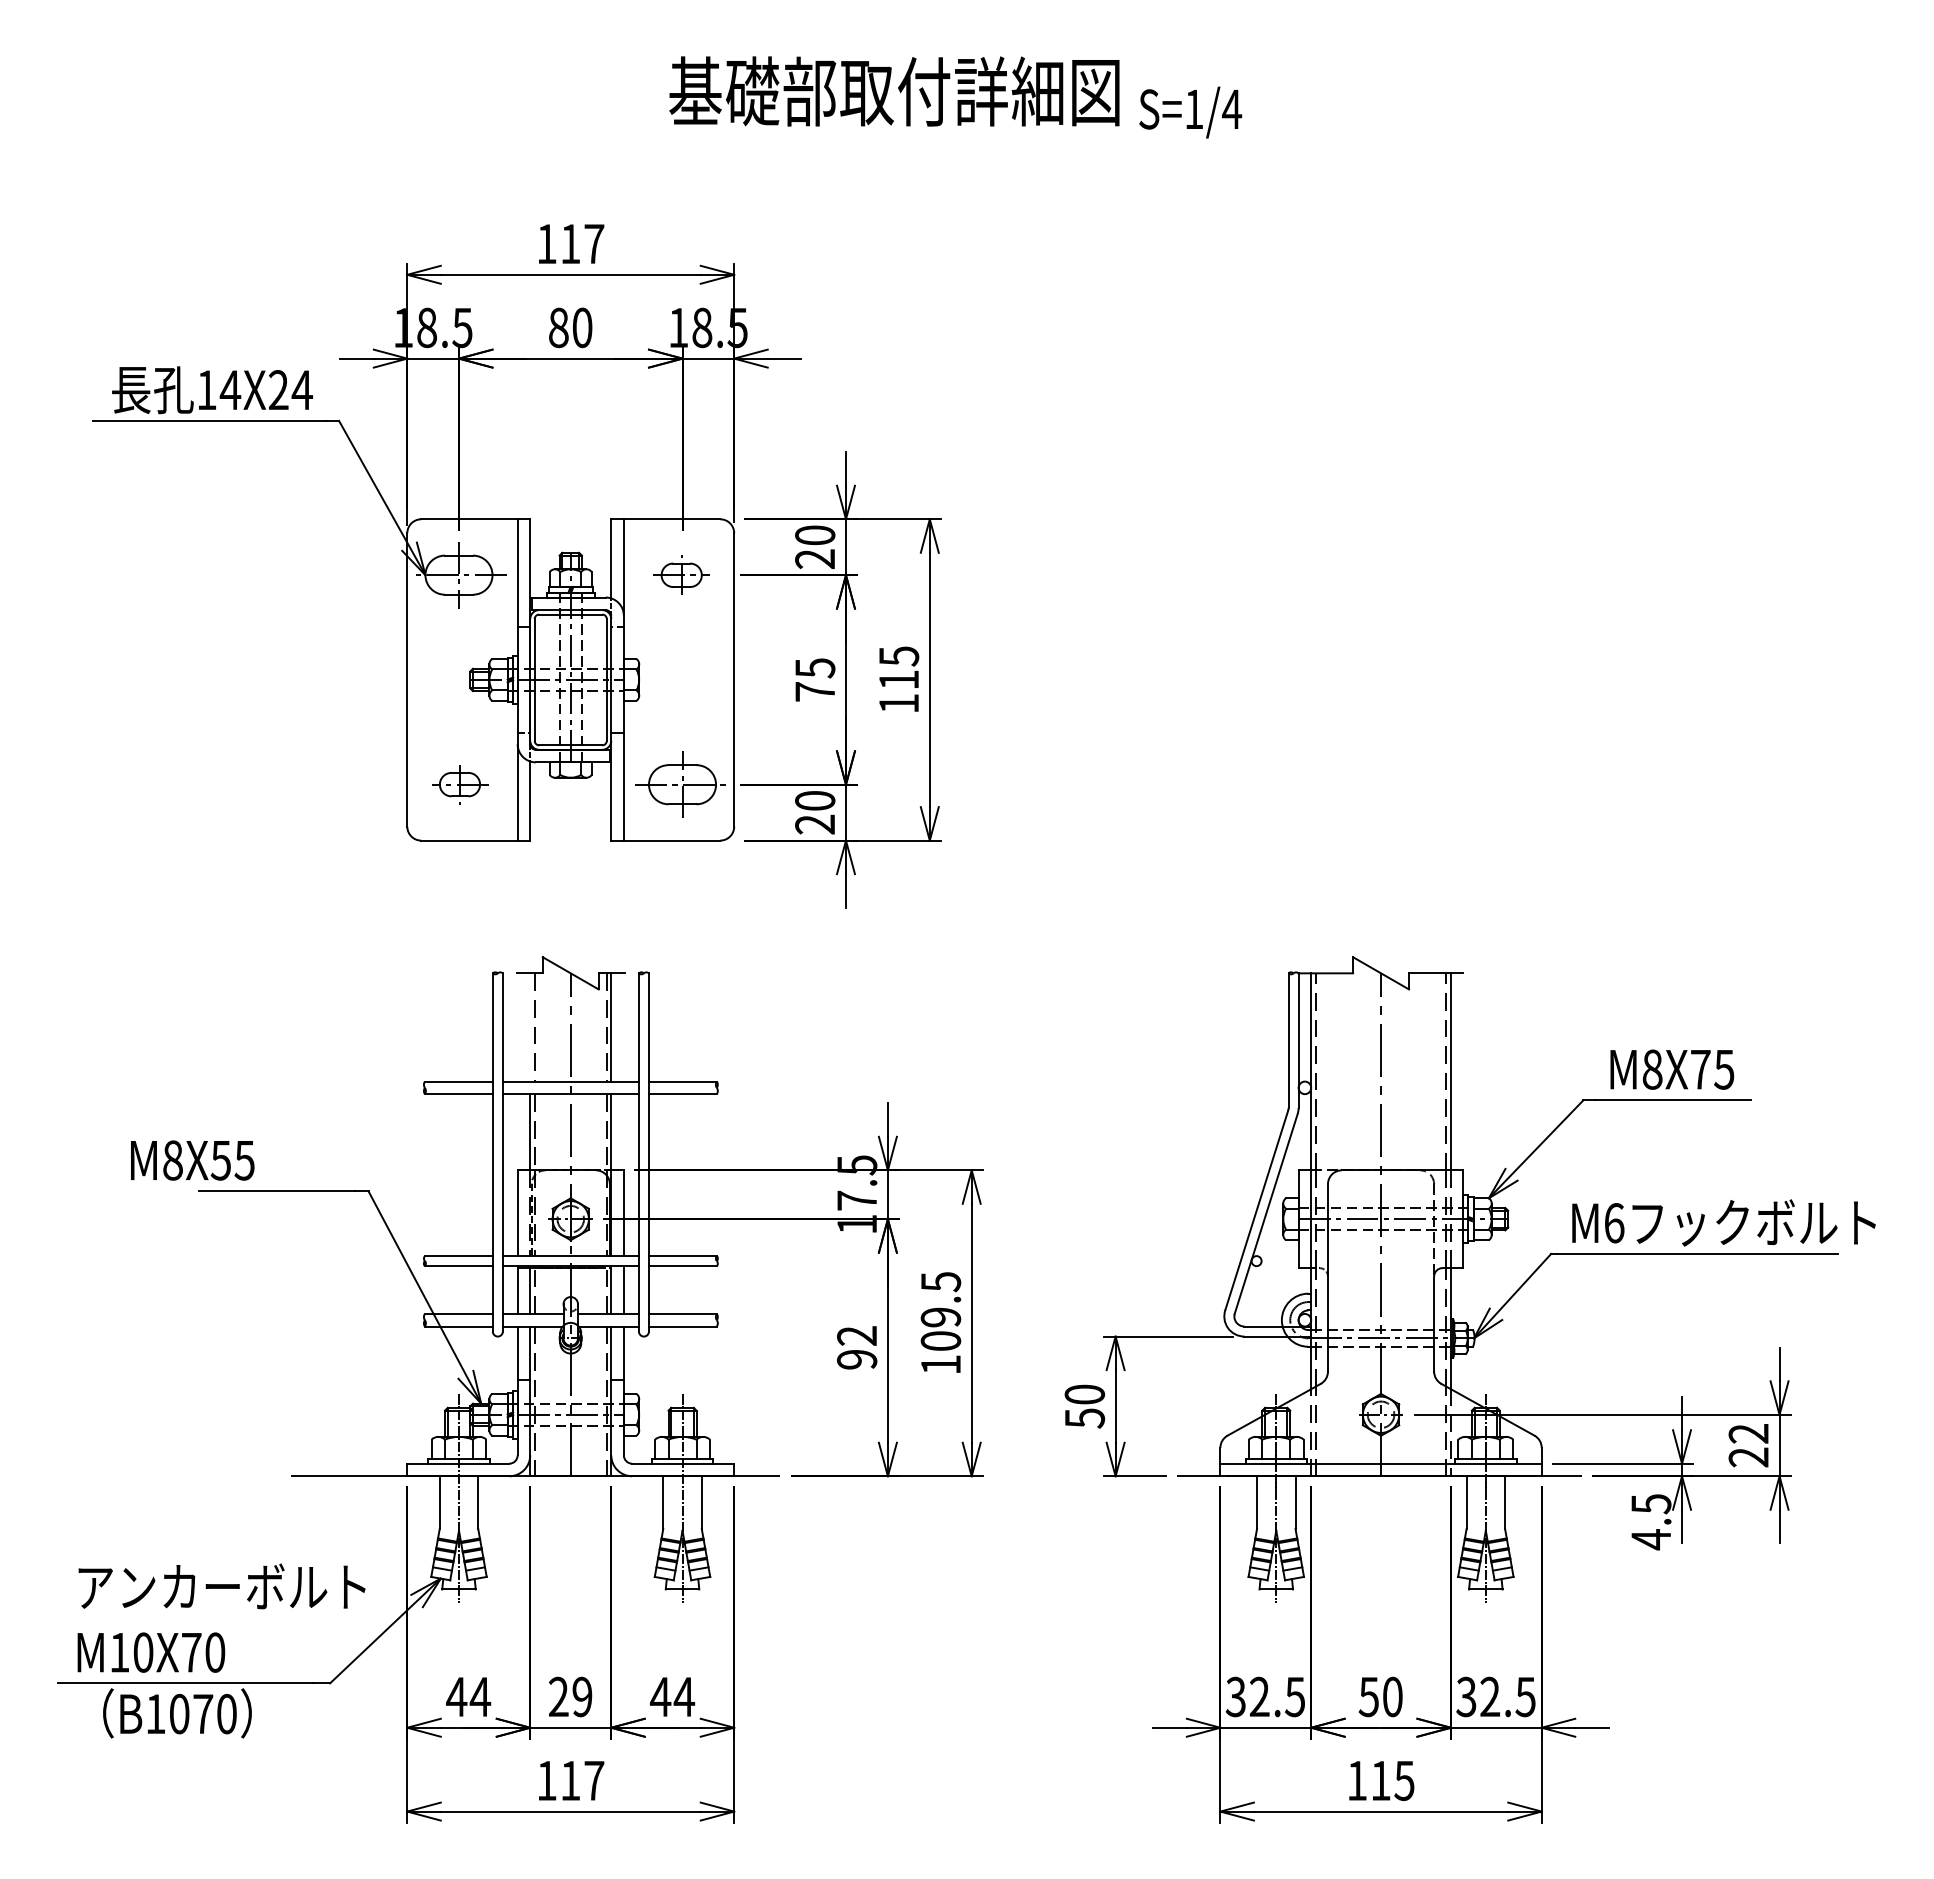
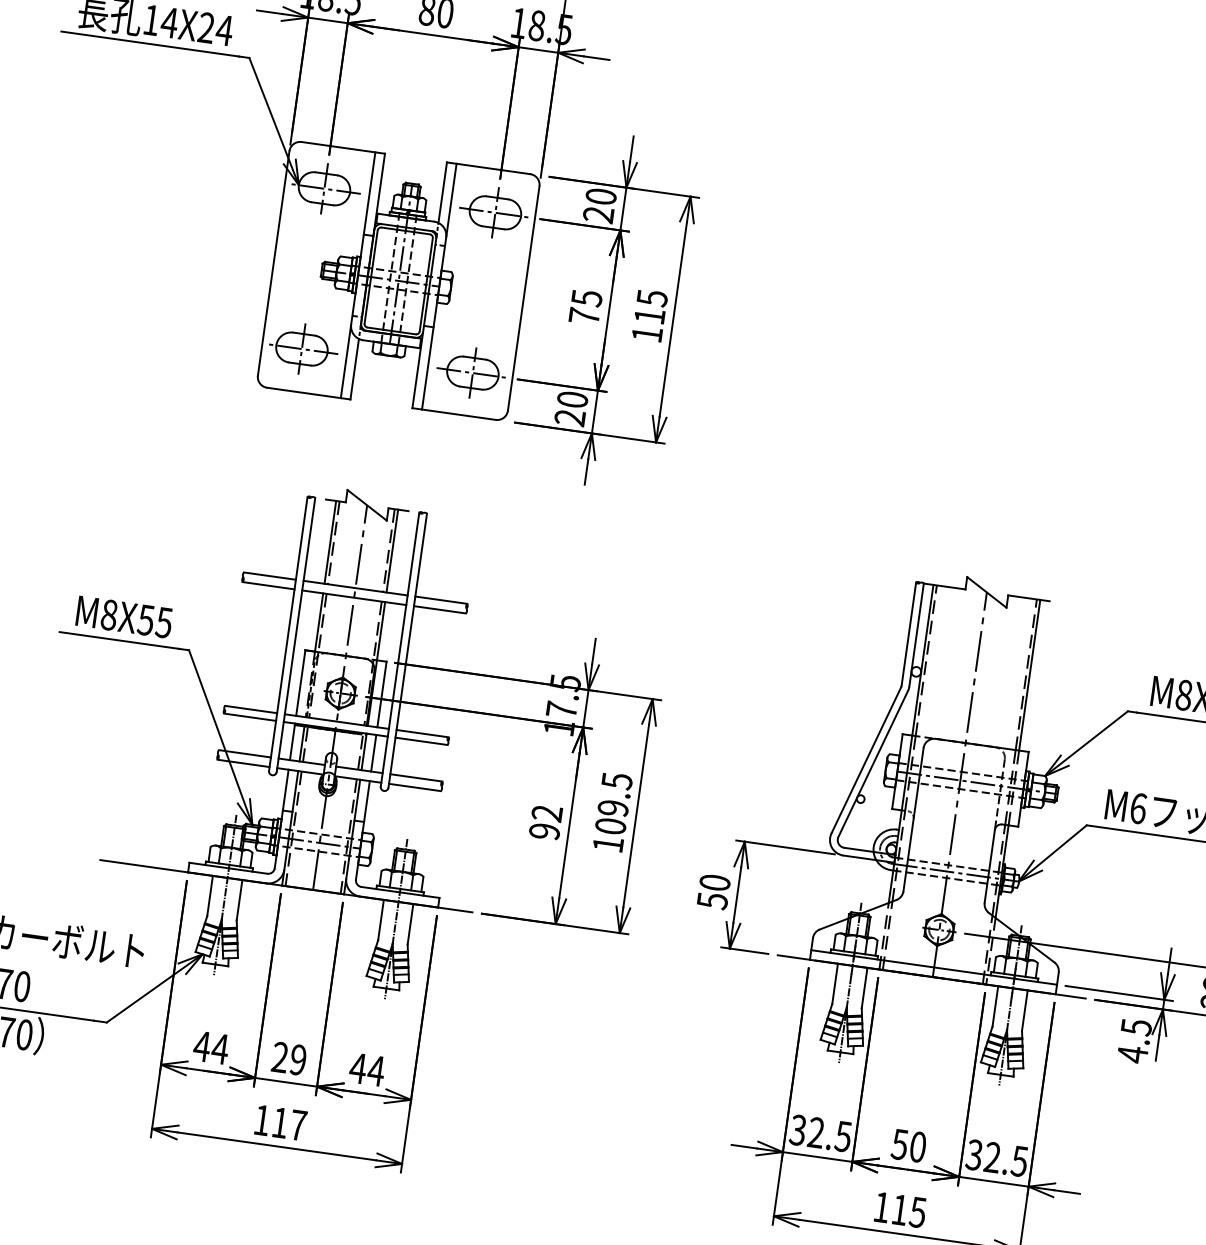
part: (680, 575) -> (493, 212), size x1.67
part: (461, 784) -> (303, 349), size x1.67
line: (530, 1027) -> (330, 542), added
text: (192, 1160) -> (124, 617), moved

